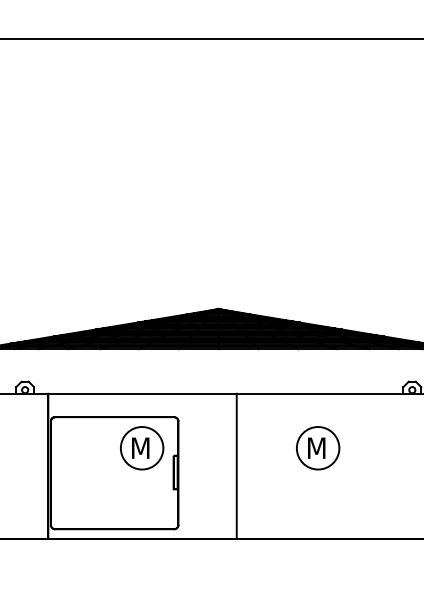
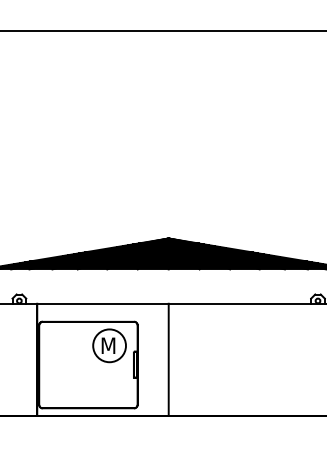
part: (318, 448) -> (245, 346), removed
line: (236, 465) -> (168, 359), moved

